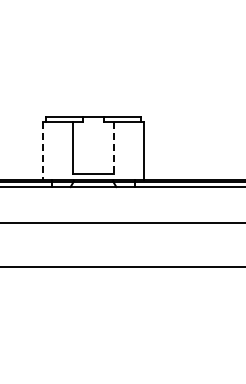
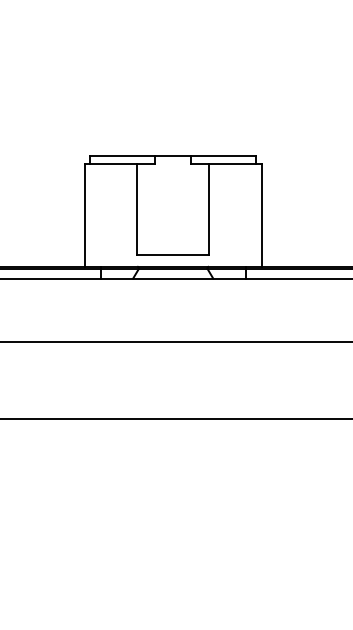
line: (113, 148) -> (208, 211), dashed -> solid
line: (43, 151) -> (85, 216), dashed -> solid

